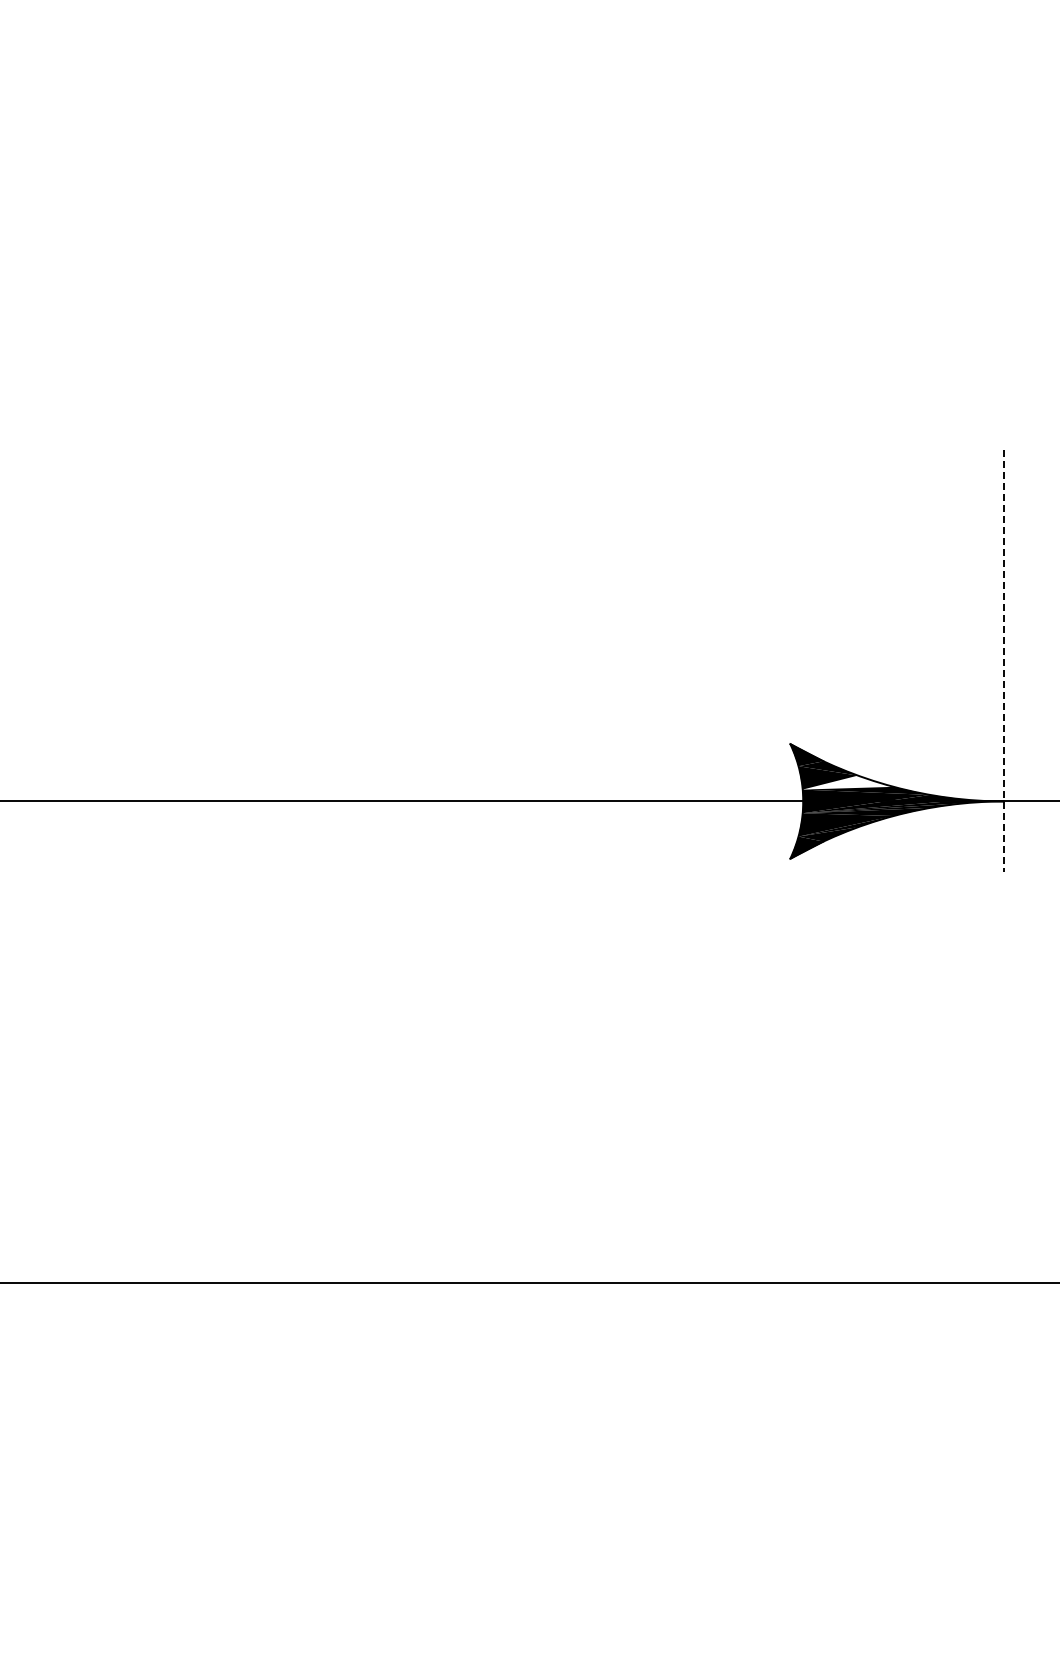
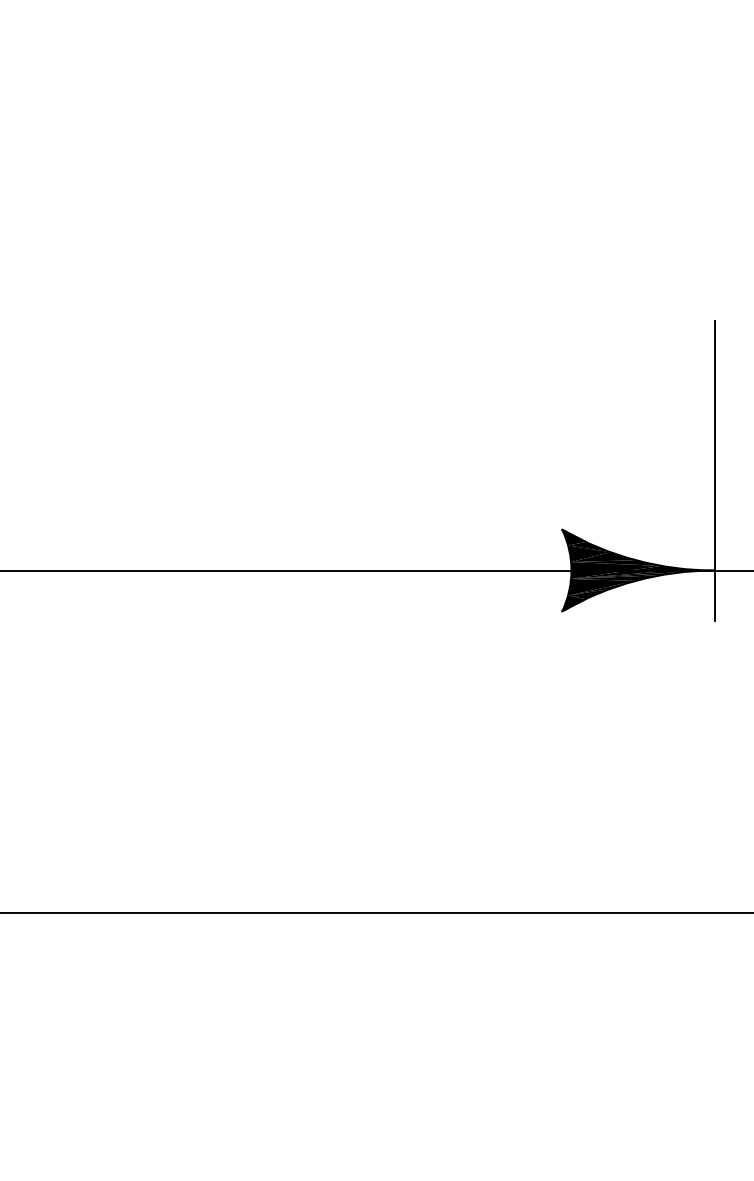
line: (1004, 660) -> (714, 470), dashed -> solid
fill: (847, 782) -> (602, 557), added

